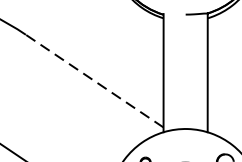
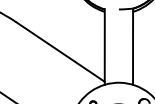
line: (94, 80) -> (60, 51), dashed -> solid

